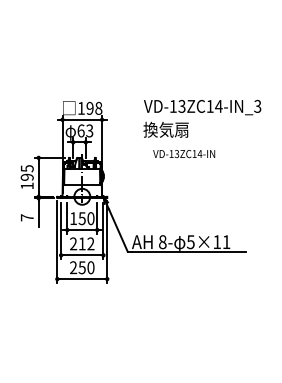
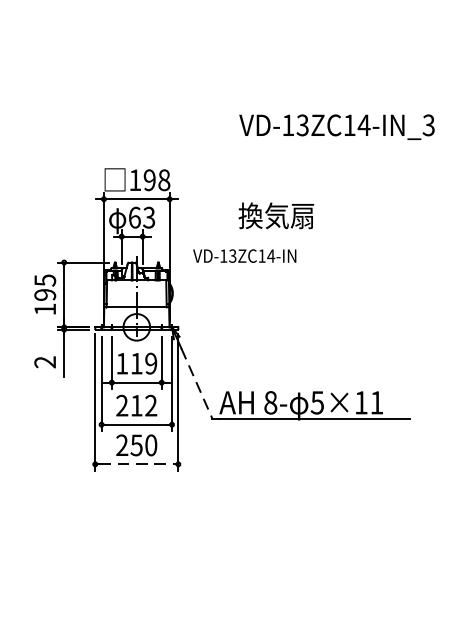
text: (202, 107) -> (336, 127), moved
text: (184, 154) -> (245, 256), moved
text: (26, 217) -> (43, 361), 7 -> 2
text: (86, 218) -> (143, 363), 150 -> 119
line: (118, 231) -> (197, 385), solid -> dashed
line: (82, 279) -> (137, 464), solid -> dashed

